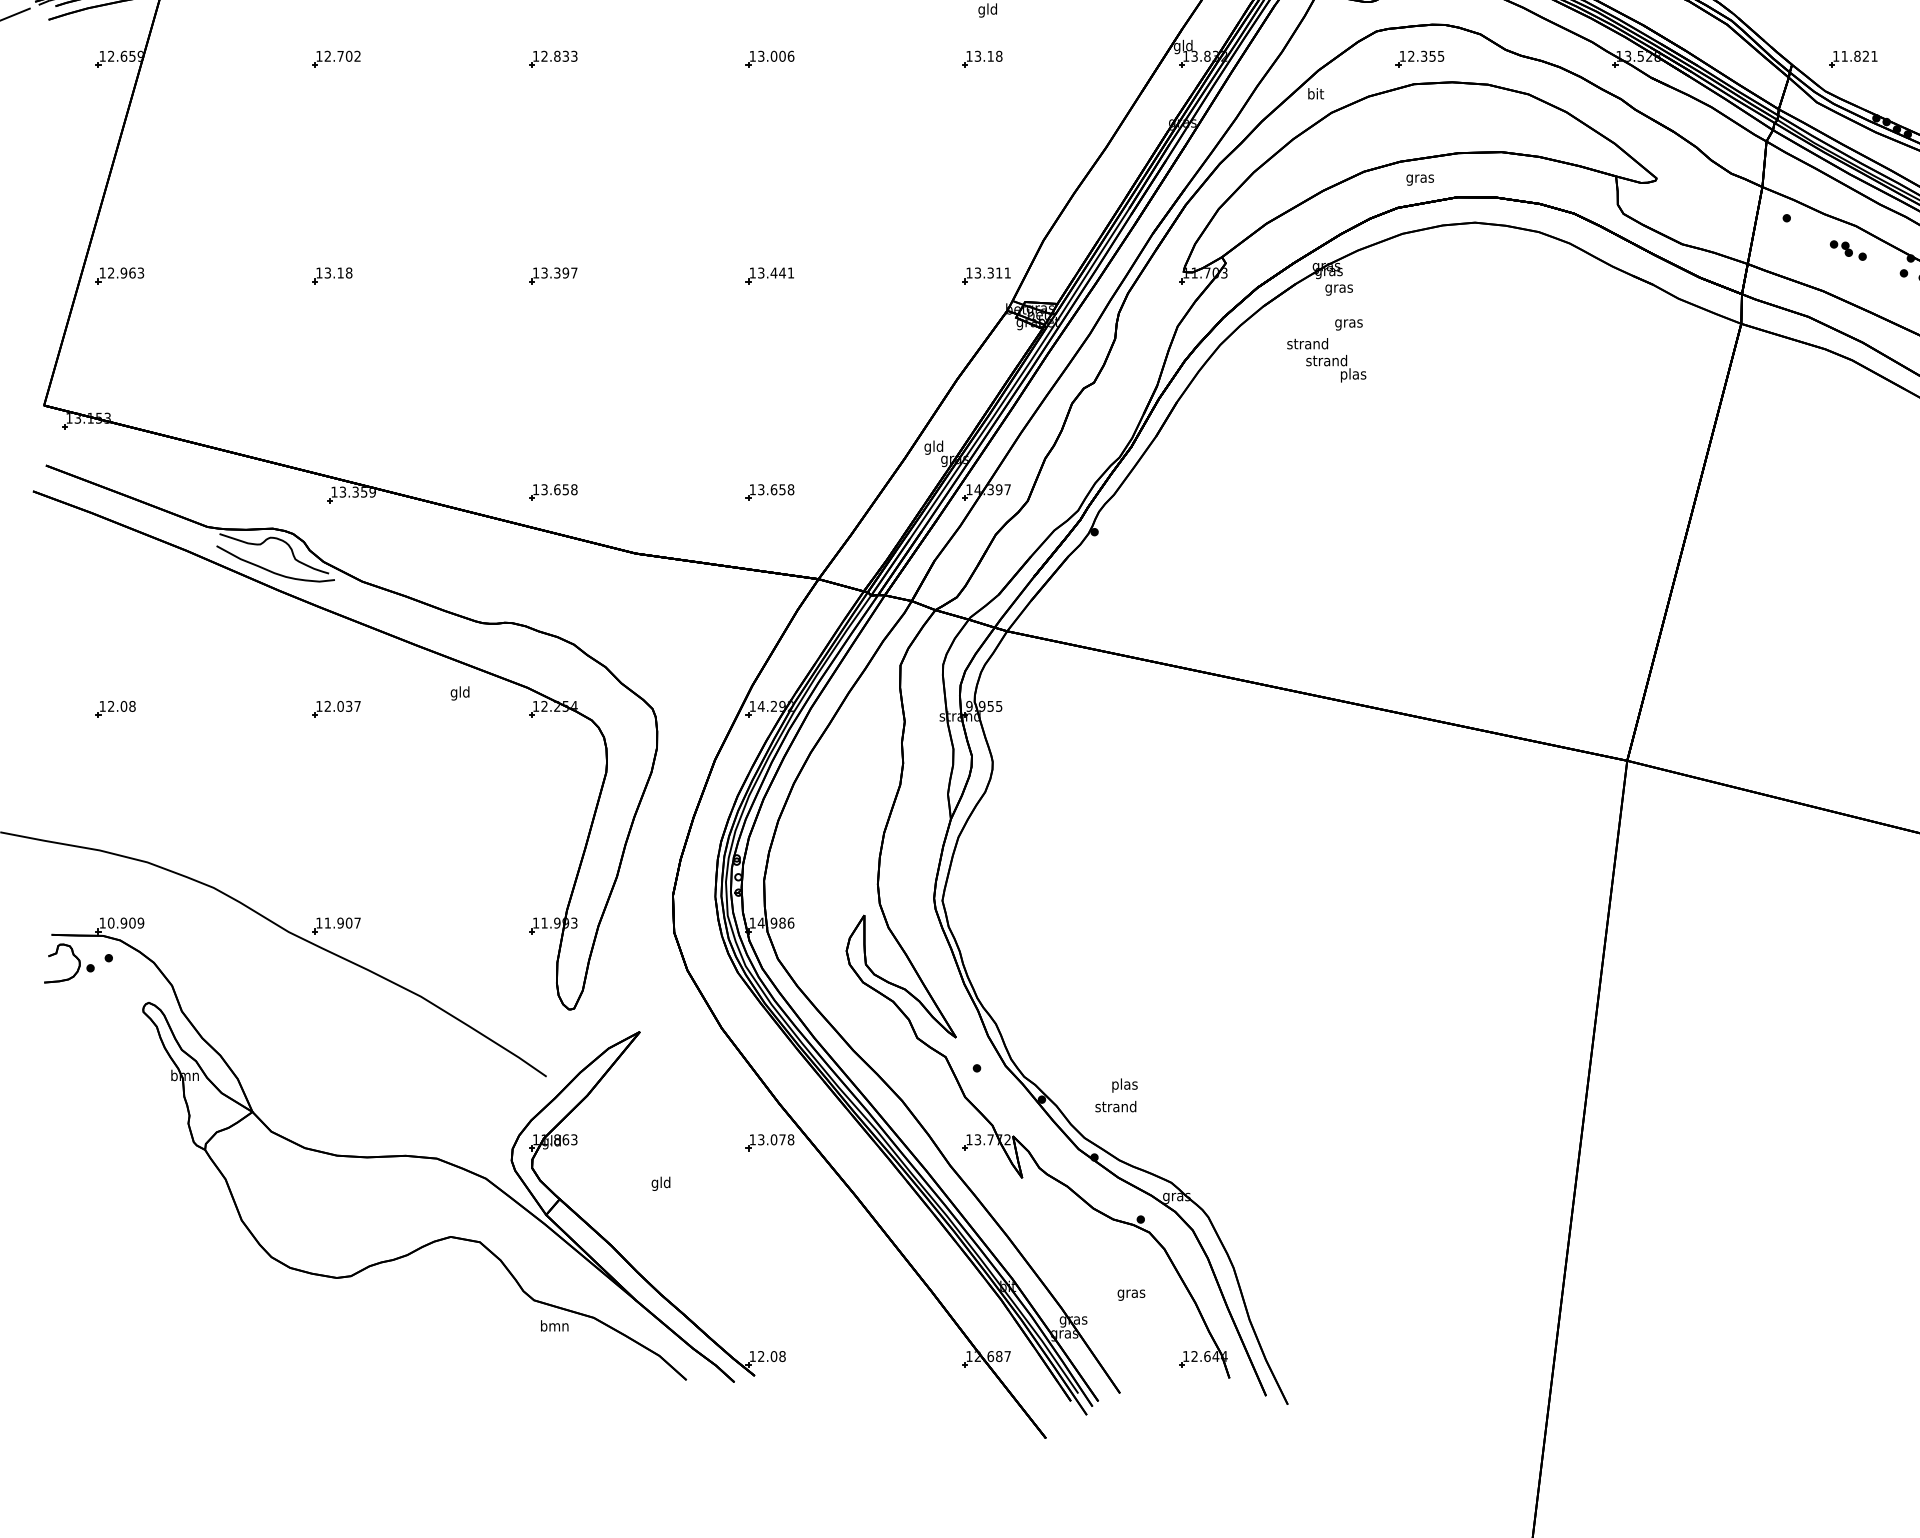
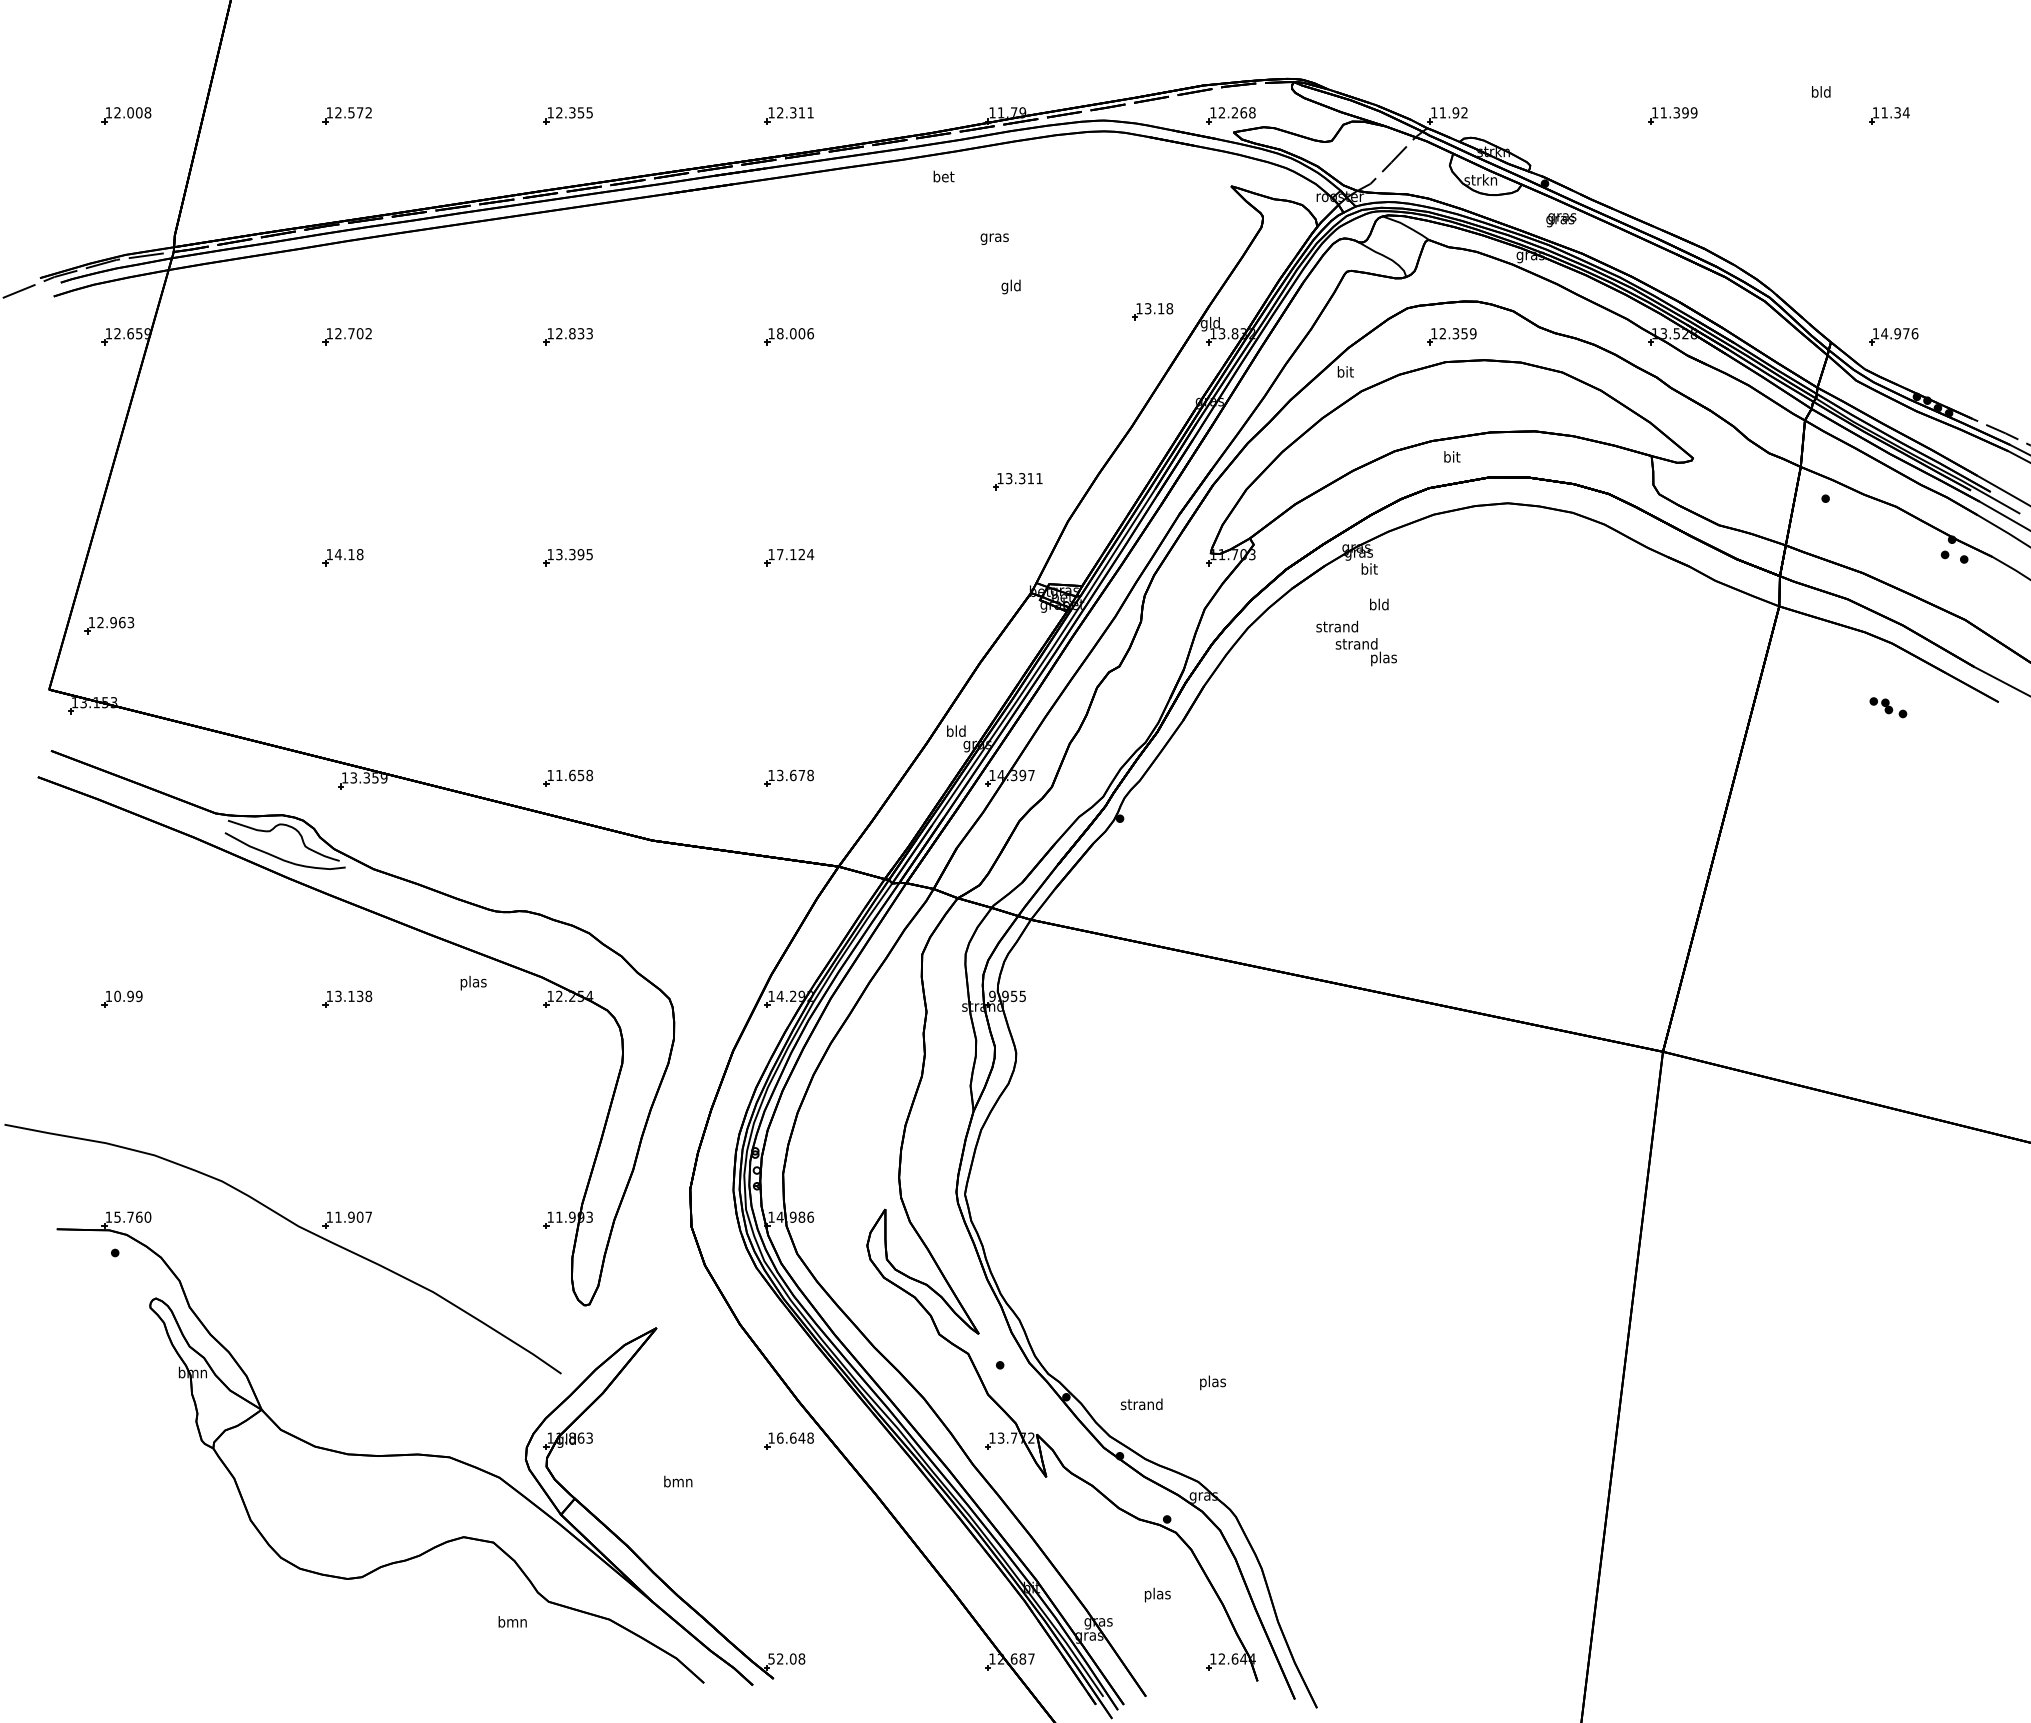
text: (761, 56) -> (780, 333), 13.006 -> 18.006
text: (1440, 56) -> (1472, 333), 12.355 -> 12.359
text: (1859, 56) -> (1899, 333), 11.821 -> 14.976
part: (982, 59) -> (1152, 311), moved
text: (1419, 178) -> (1451, 458), gras -> bit
part: (1848, 250) -> (1888, 707), moved
text: (326, 272) -> (337, 554), 13.18 -> 14.18
text: (574, 272) -> (589, 554), 13.397 -> 13.395
text: (776, 272) -> (795, 554), 13.441 -> 17.124
part: (119, 275) -> (109, 625), moved
part: (986, 275) -> (1017, 481), moved
text: (1339, 288) -> (1369, 570), gras -> bit
text: (1349, 322) -> (1379, 605), gras -> bld
text: (927, 447) -> (949, 732), gld -> bld
text: (544, 489) -> (559, 775), 13.658 -> 11.658
text: (782, 489) -> (801, 775), 13.658 -> 13.678
text: (460, 692) -> (473, 982), gld -> plas
text: (121, 706) -> (128, 996), 12.08 -> 10.99
text: (342, 706) -> (353, 996), 12.037 -> 13.138
text: (125, 922) -> (132, 1216), 10.909 -> 15.760
part: (73, 956) -> (79, 1251), removed
text: (1124, 1085) -> (1212, 1382), moved
text: (772, 1139) -> (791, 1437), 13.078 -> 16.648
text: (661, 1183) -> (678, 1482), gld -> bmn
text: (1131, 1293) -> (1157, 1594), gras -> plas
text: (554, 1325) -> (512, 1621), moved
text: (752, 1355) -> (771, 1658), 12.08 -> 52.08

